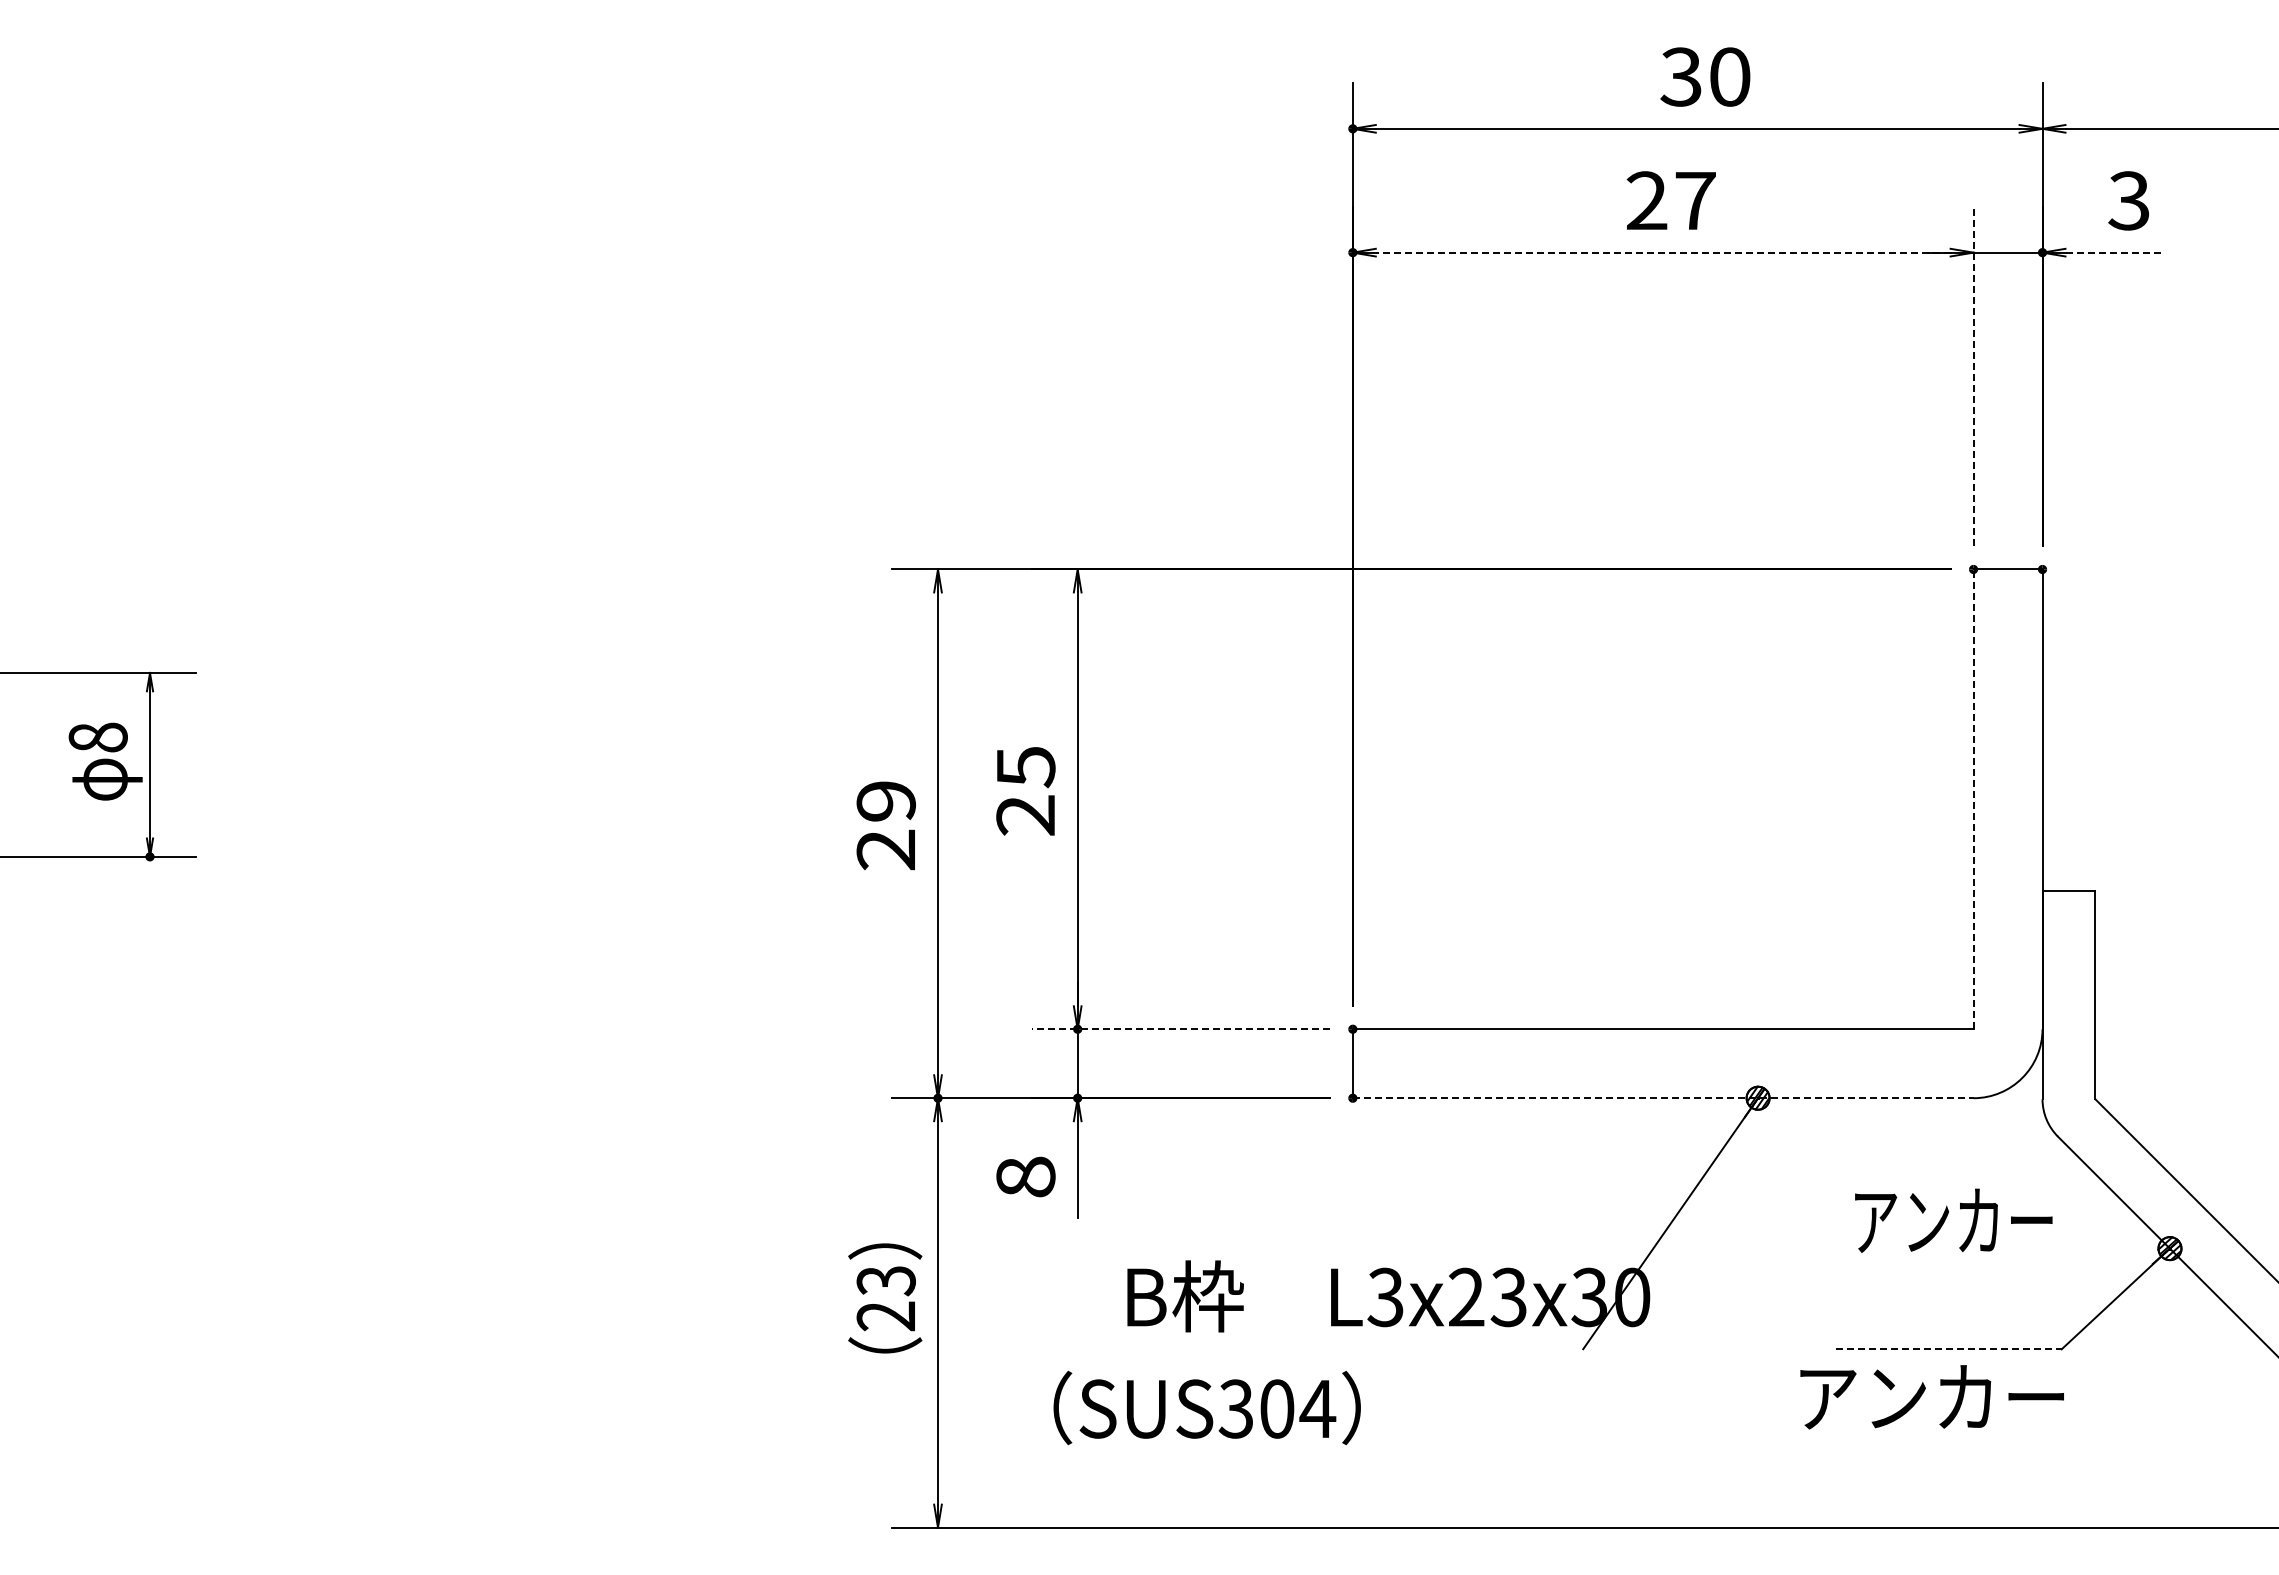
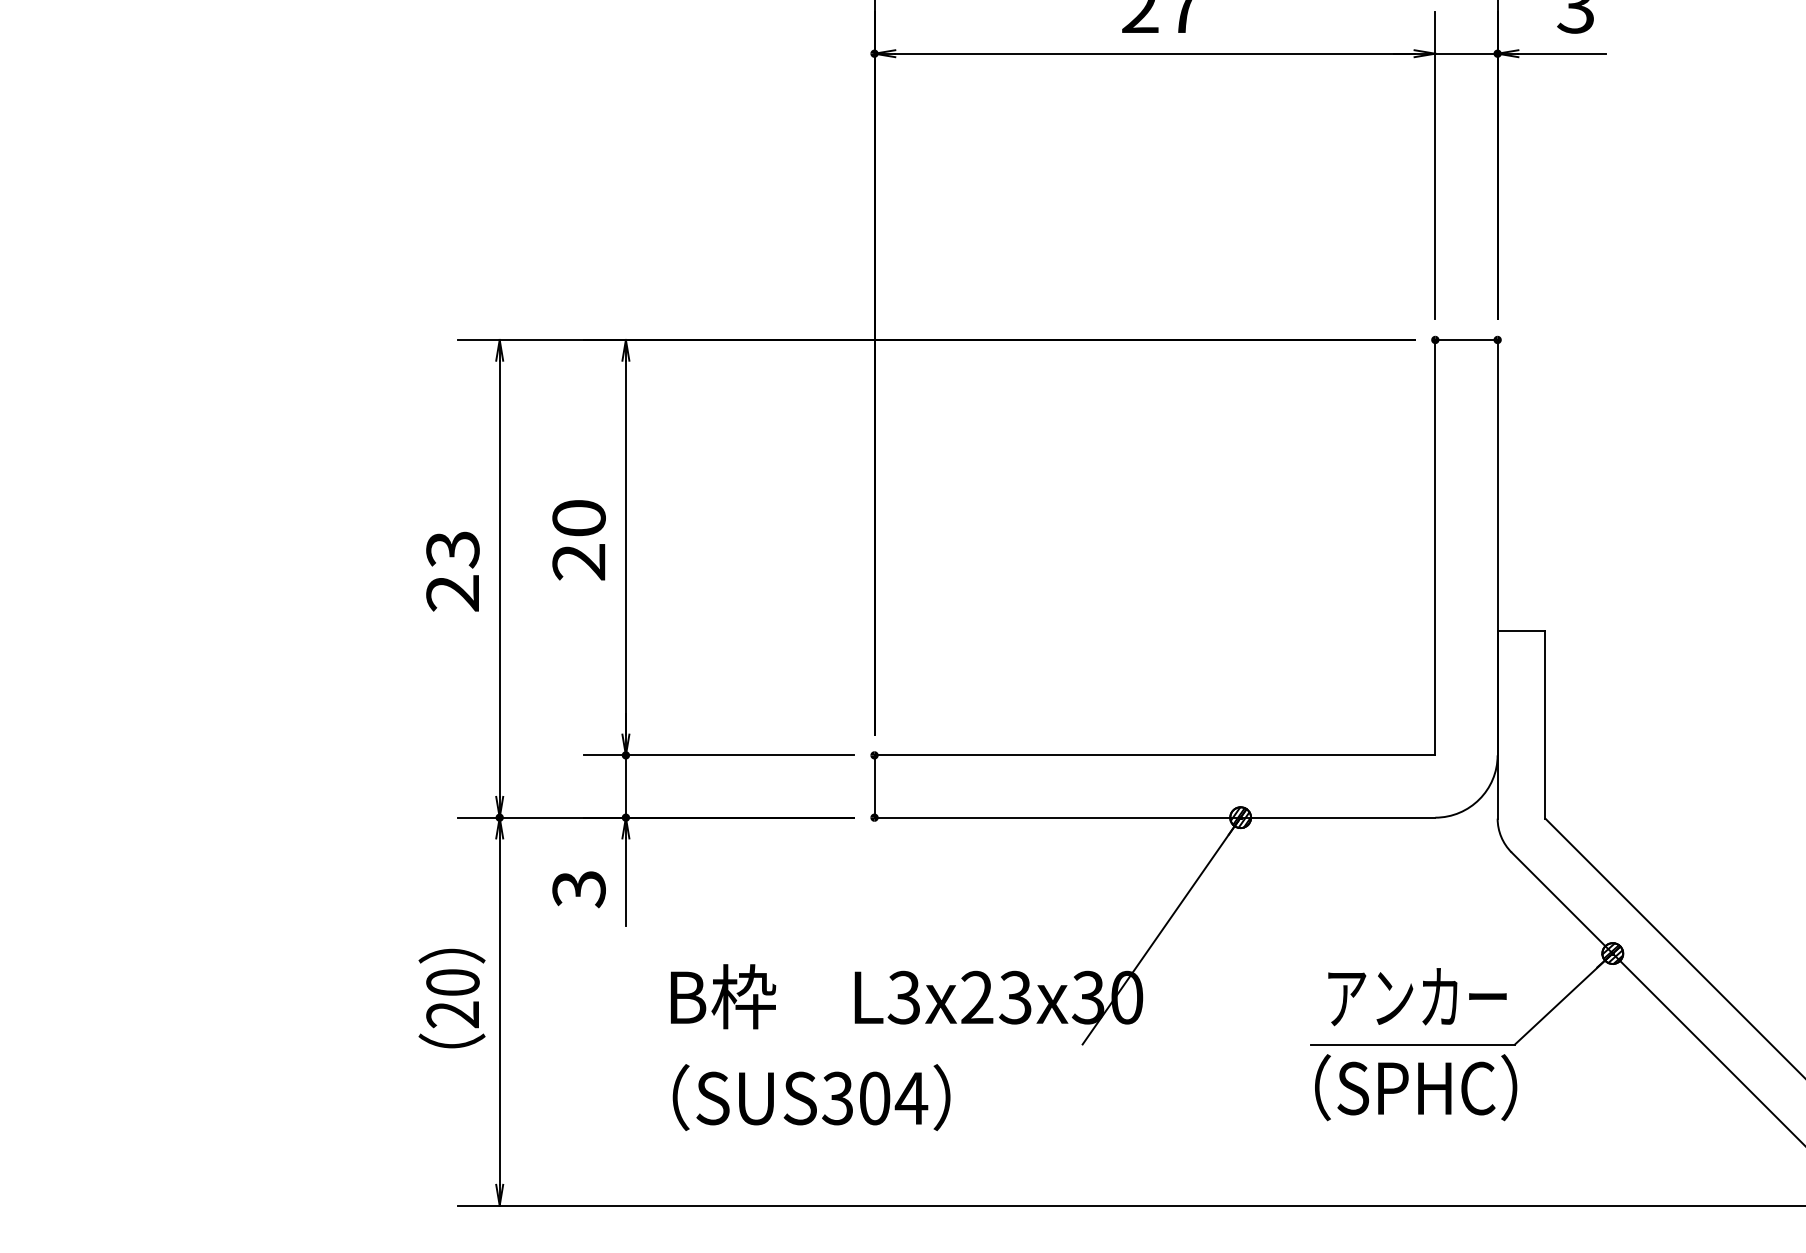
line: (1662, 252) -> (1154, 53), dashed -> solid
line: (2114, 252) -> (1562, 53), dashed -> solid
line: (1973, 376) -> (1435, 165), dashed -> solid
text: (1025, 767) -> (578, 518), 25 -> 20
line: (1973, 799) -> (1435, 547), dashed -> solid
text: (885, 801) -> (452, 549), 29 -> 23
line: (1180, 1029) -> (718, 755), dashed -> solid
line: (1663, 1098) -> (1155, 817), dashed -> solid
text: (1025, 1177) -> (578, 889), 8 -> 3
text: (1953, 1220) -> (1417, 996), moved
text: (885, 1281) -> (452, 983), 23 -> 20
line: (1948, 1349) -> (1412, 1044), dashed -> solid
text: (1932, 1397) -> (1398, 1088), アンカー -> （SPHC）
text: (1206, 1408) -> (810, 1098), moved

